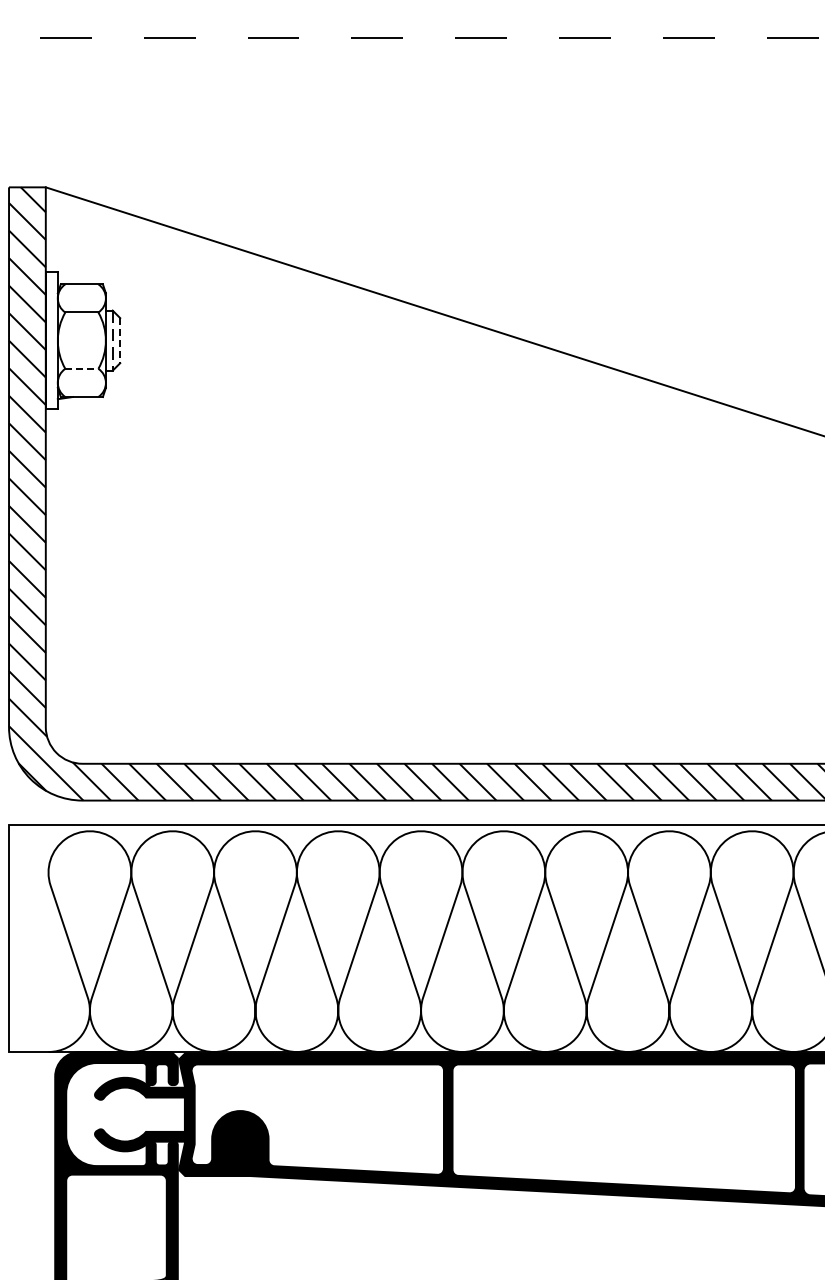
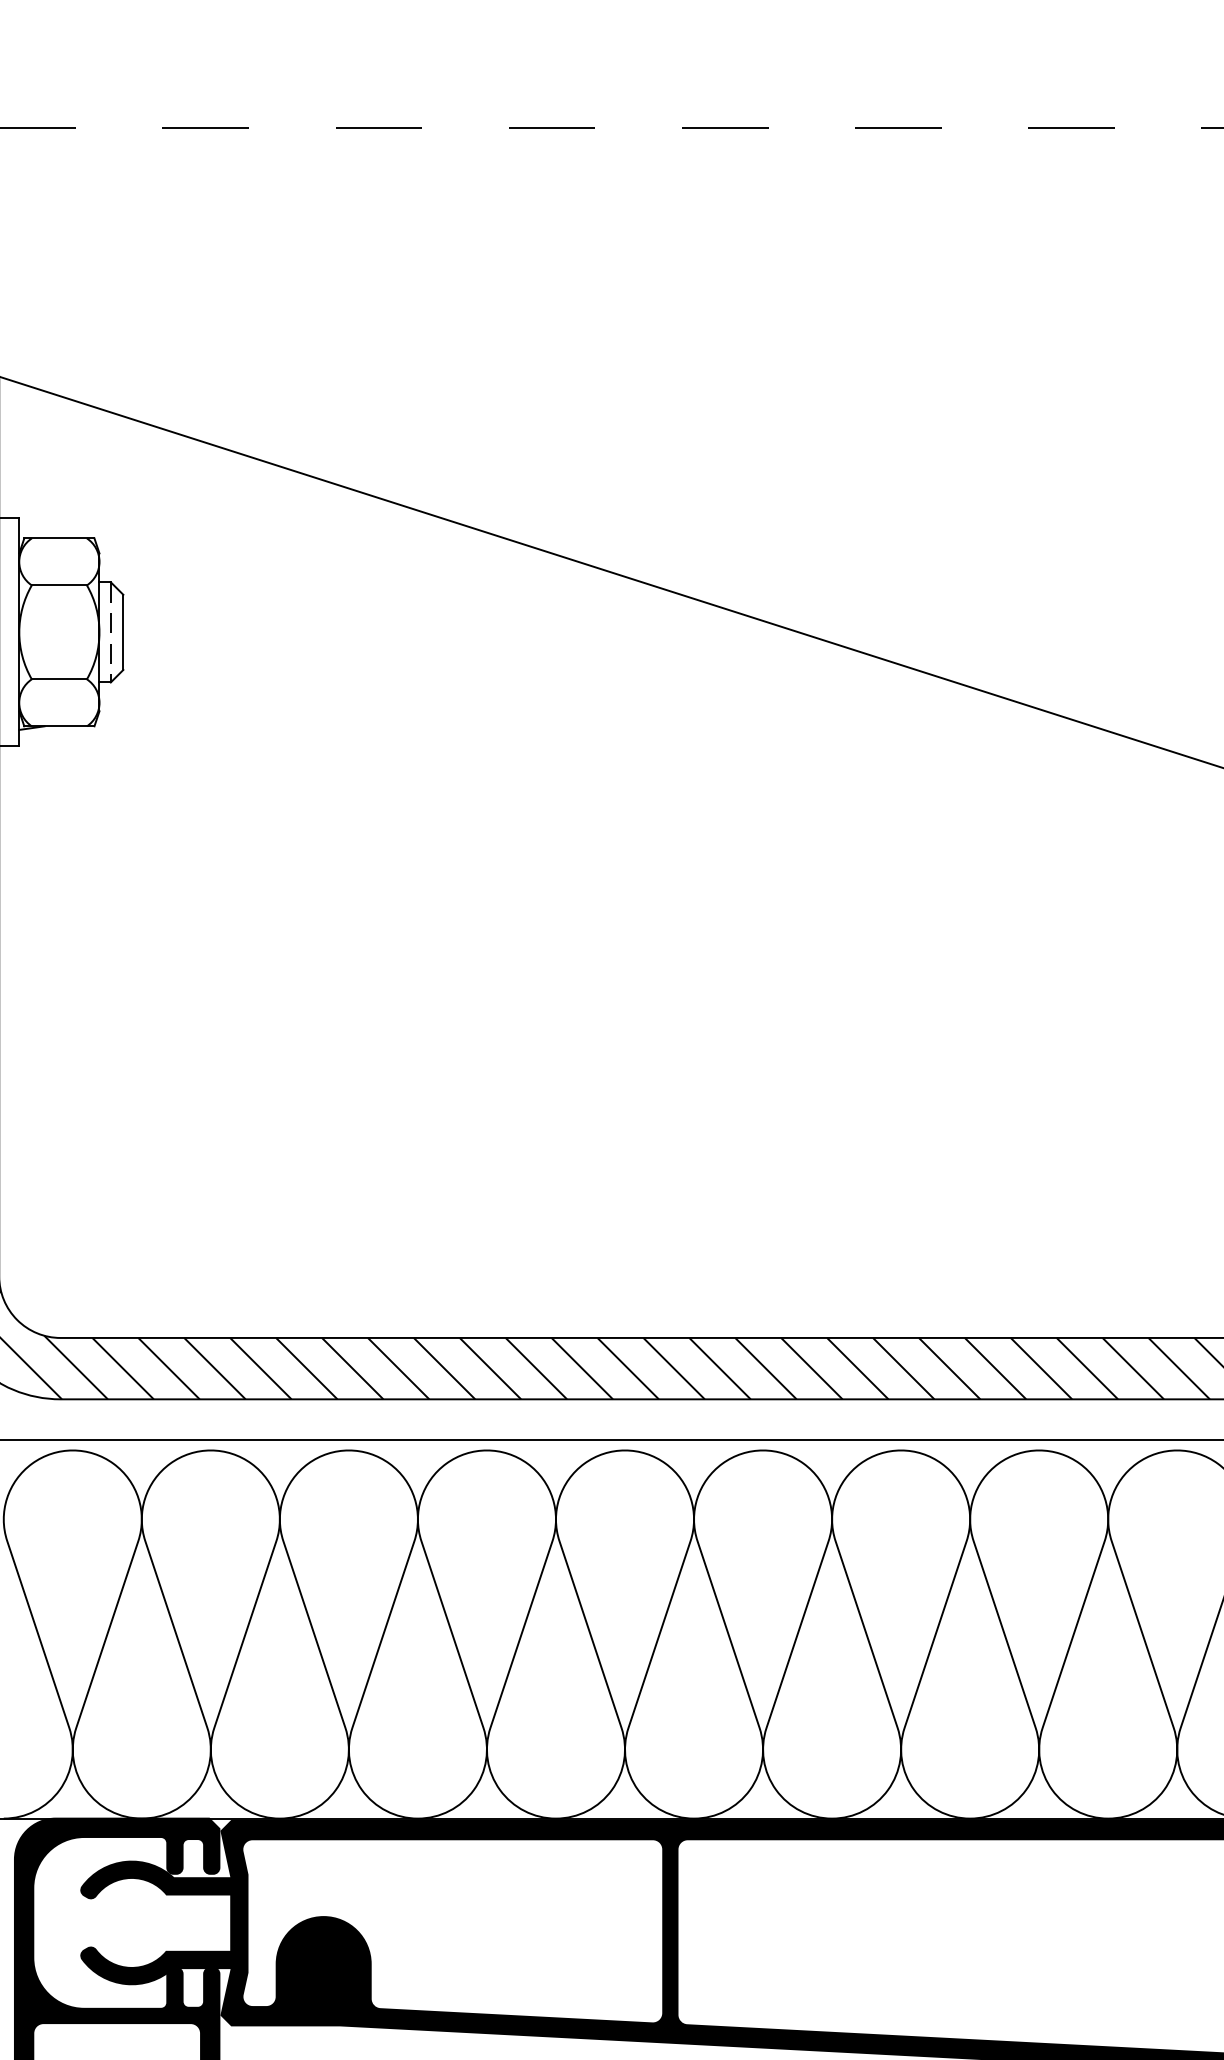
line: (120, 340) -> (123, 632), dashed -> solid
line: (81, 368) -> (58, 678), dashed -> solid

